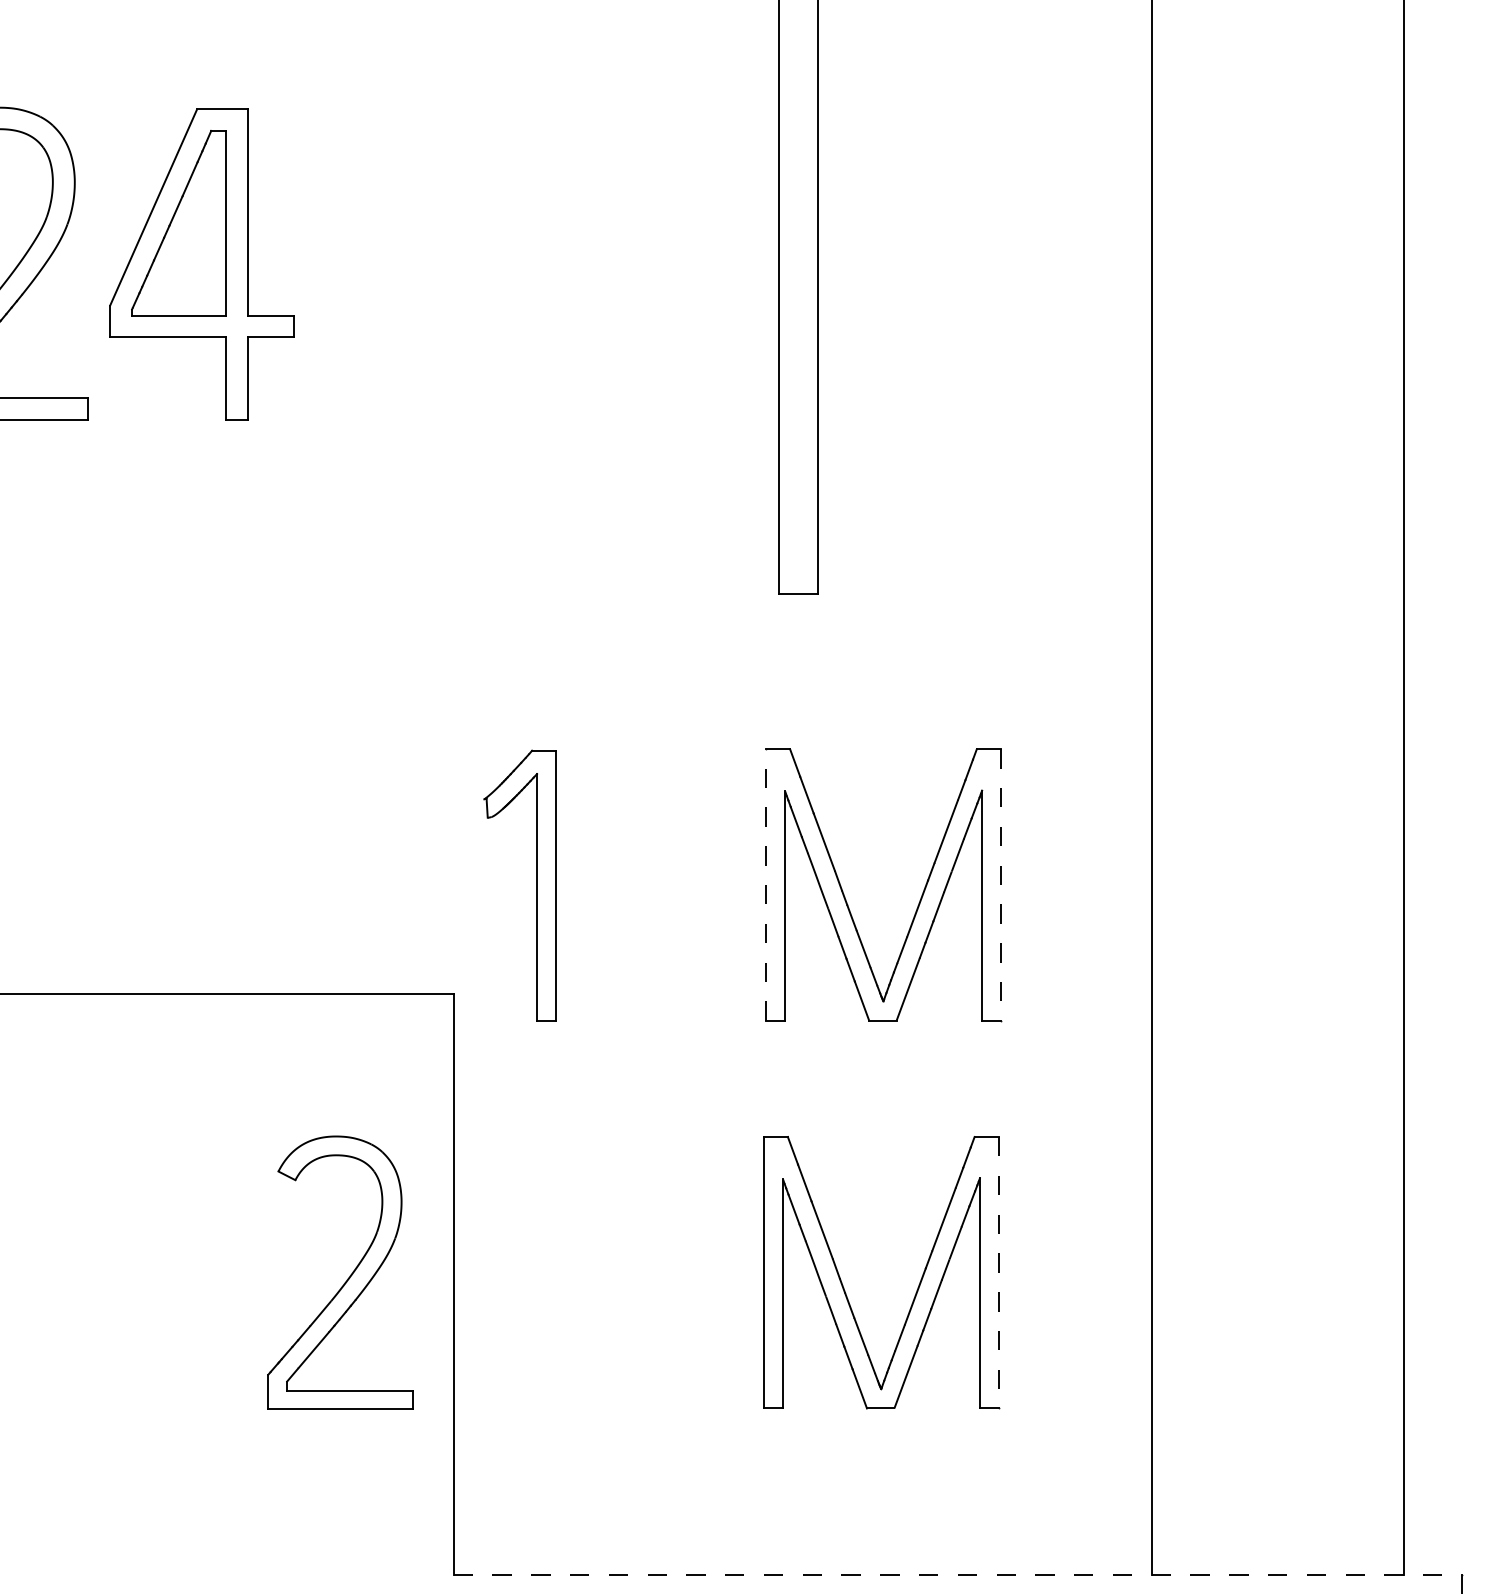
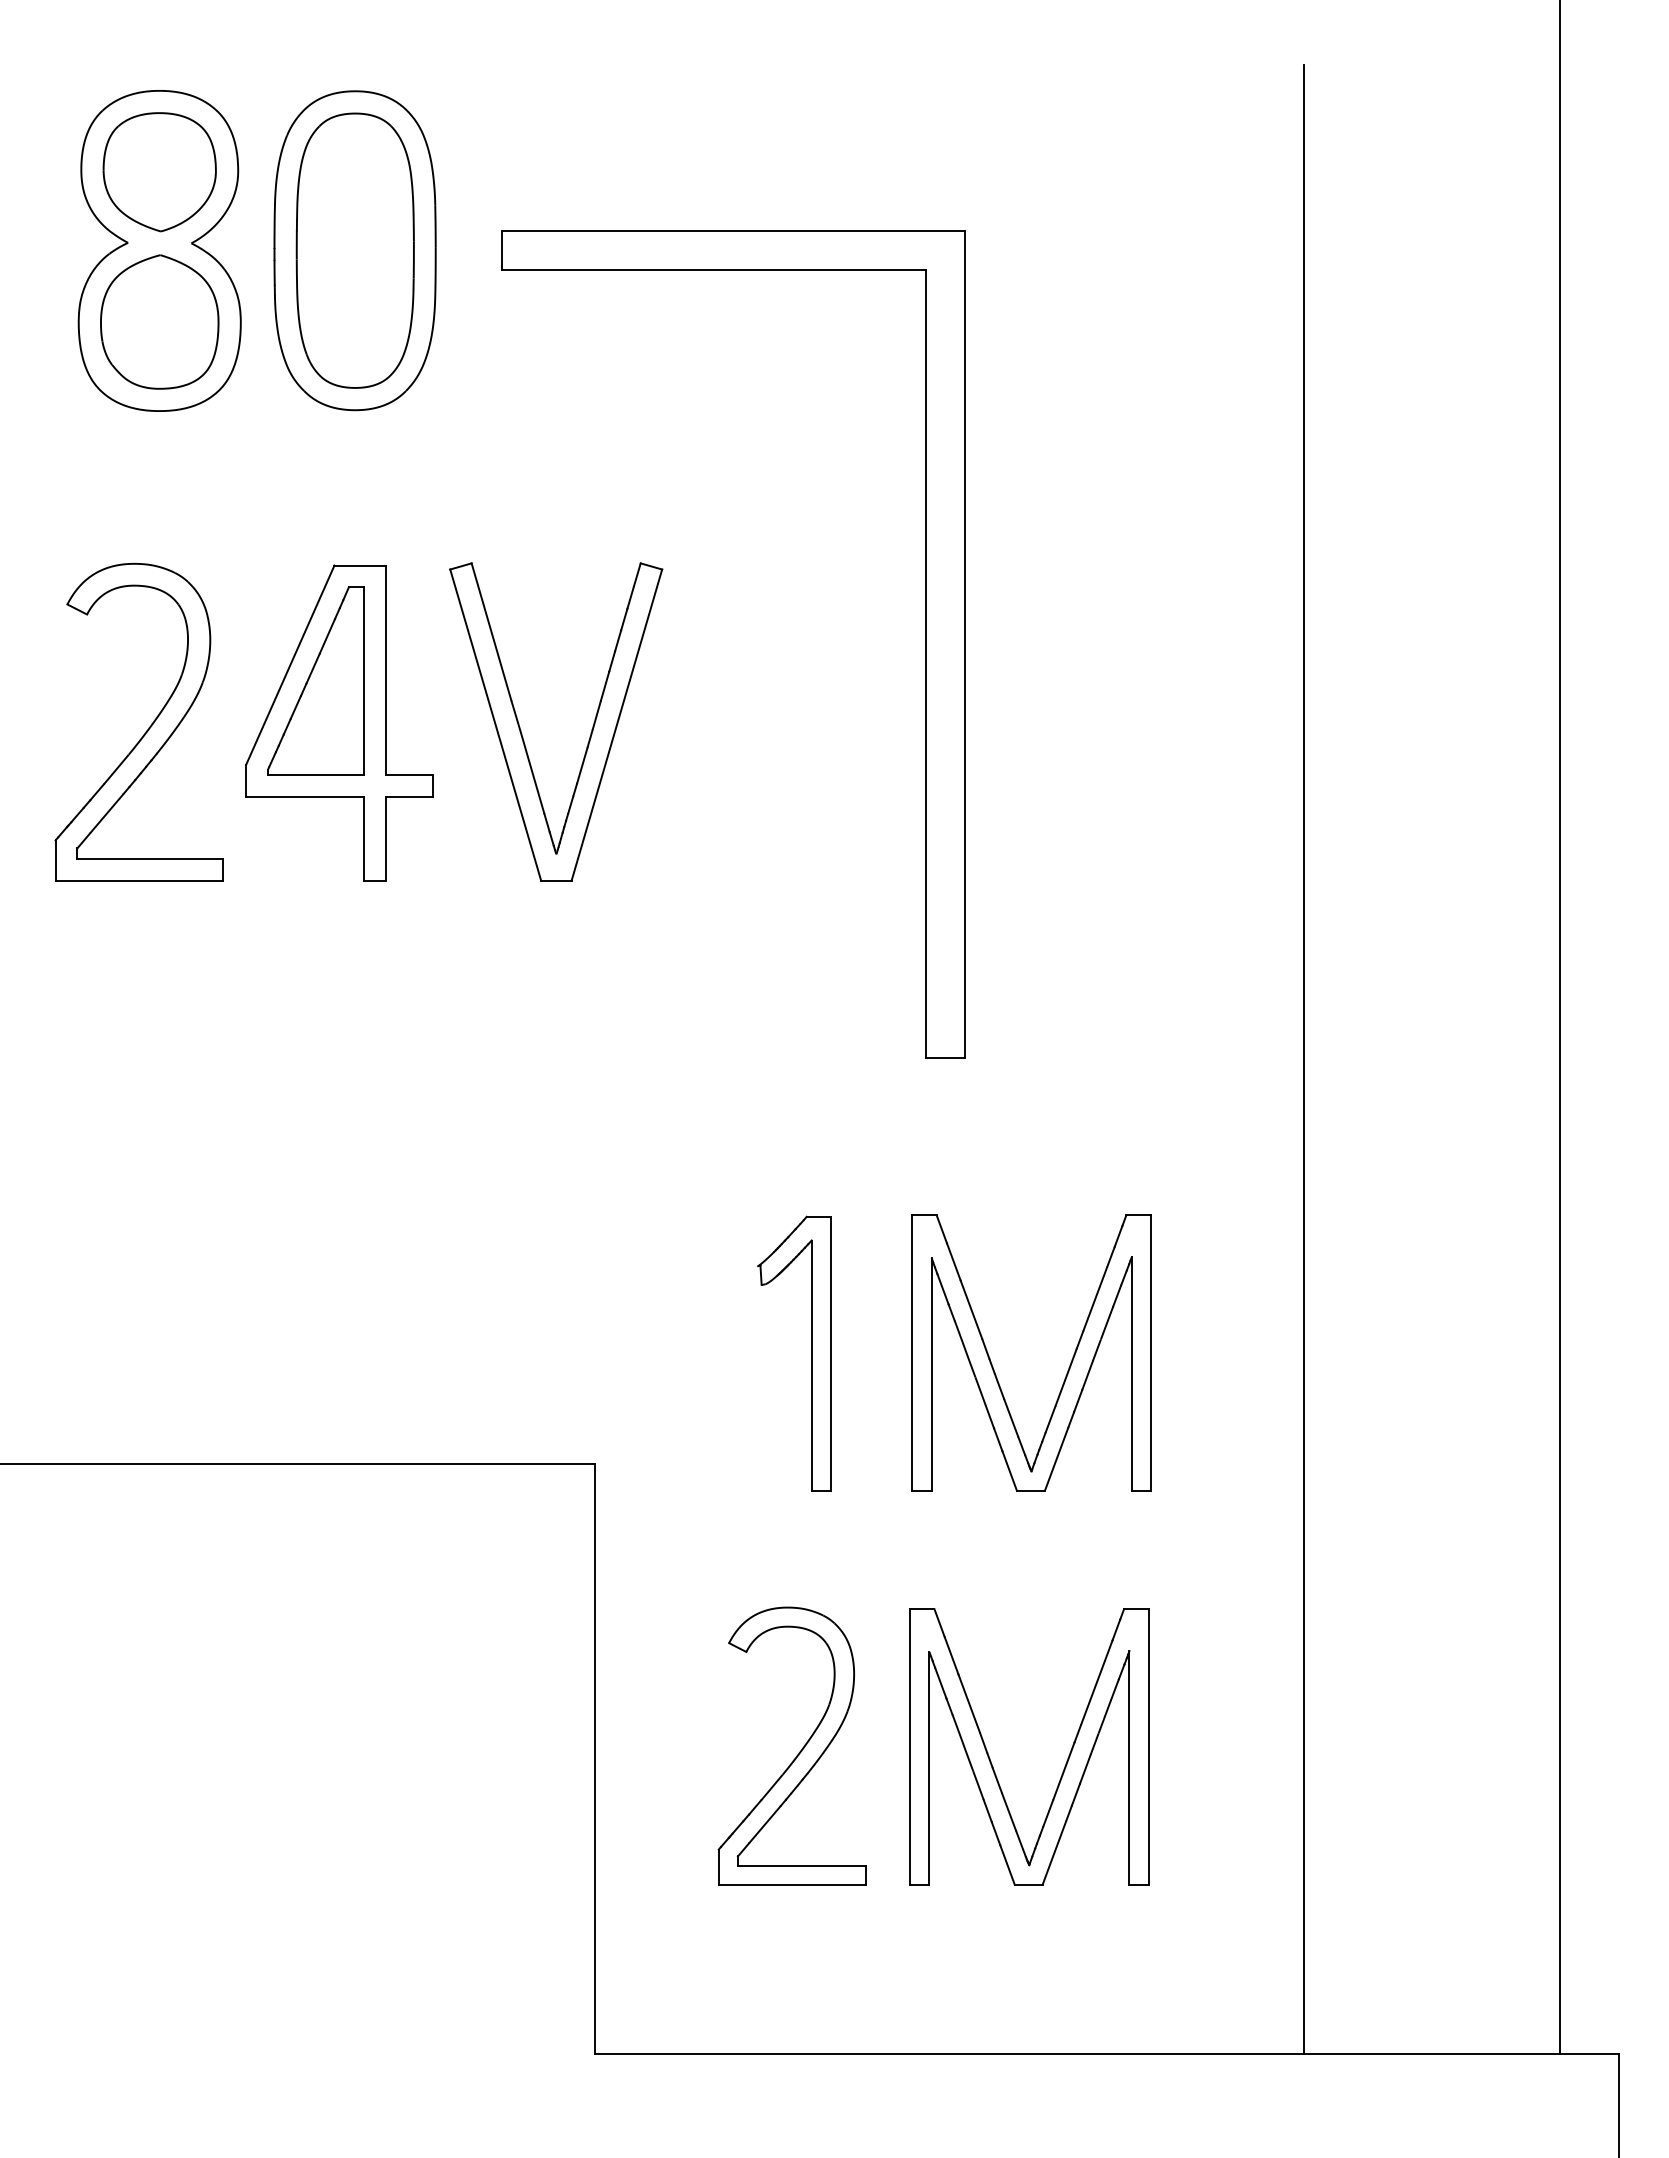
part: (450, 270) -> (591, 729), added
part: (536, 885) -> (811, 1353), moved
line: (766, 885) -> (912, 1353), dashed -> solid
line: (1001, 885) -> (1151, 1353), dashed -> solid
line: (998, 1272) -> (1148, 1746), dashed -> solid
part: (347, 1278) -> (799, 1751), moved
line: (957, 1575) -> (1106, 2054), dashed -> solid

